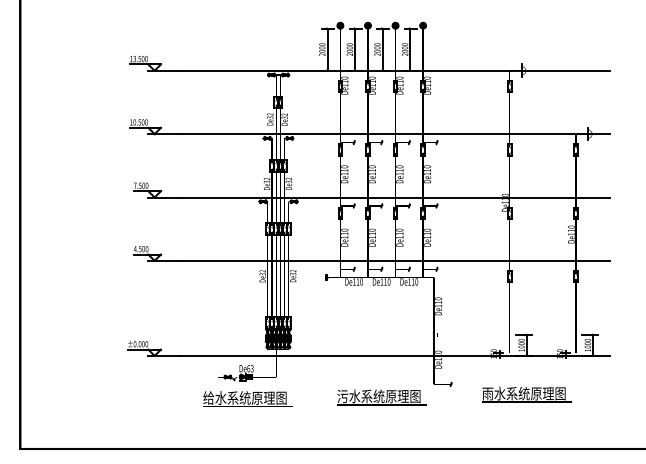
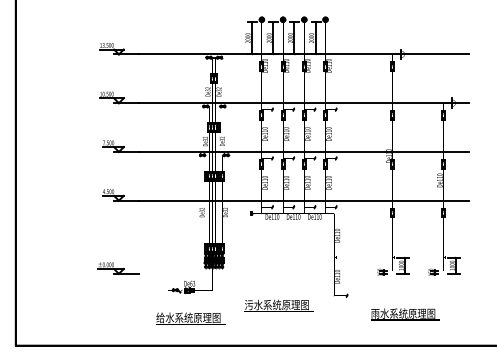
line: (395, 355) -> (304, 273), removed
text: (526, 394) -> (405, 314), moved
text: (381, 397) -> (278, 305), moved
text: (247, 398) -> (190, 318), moved

